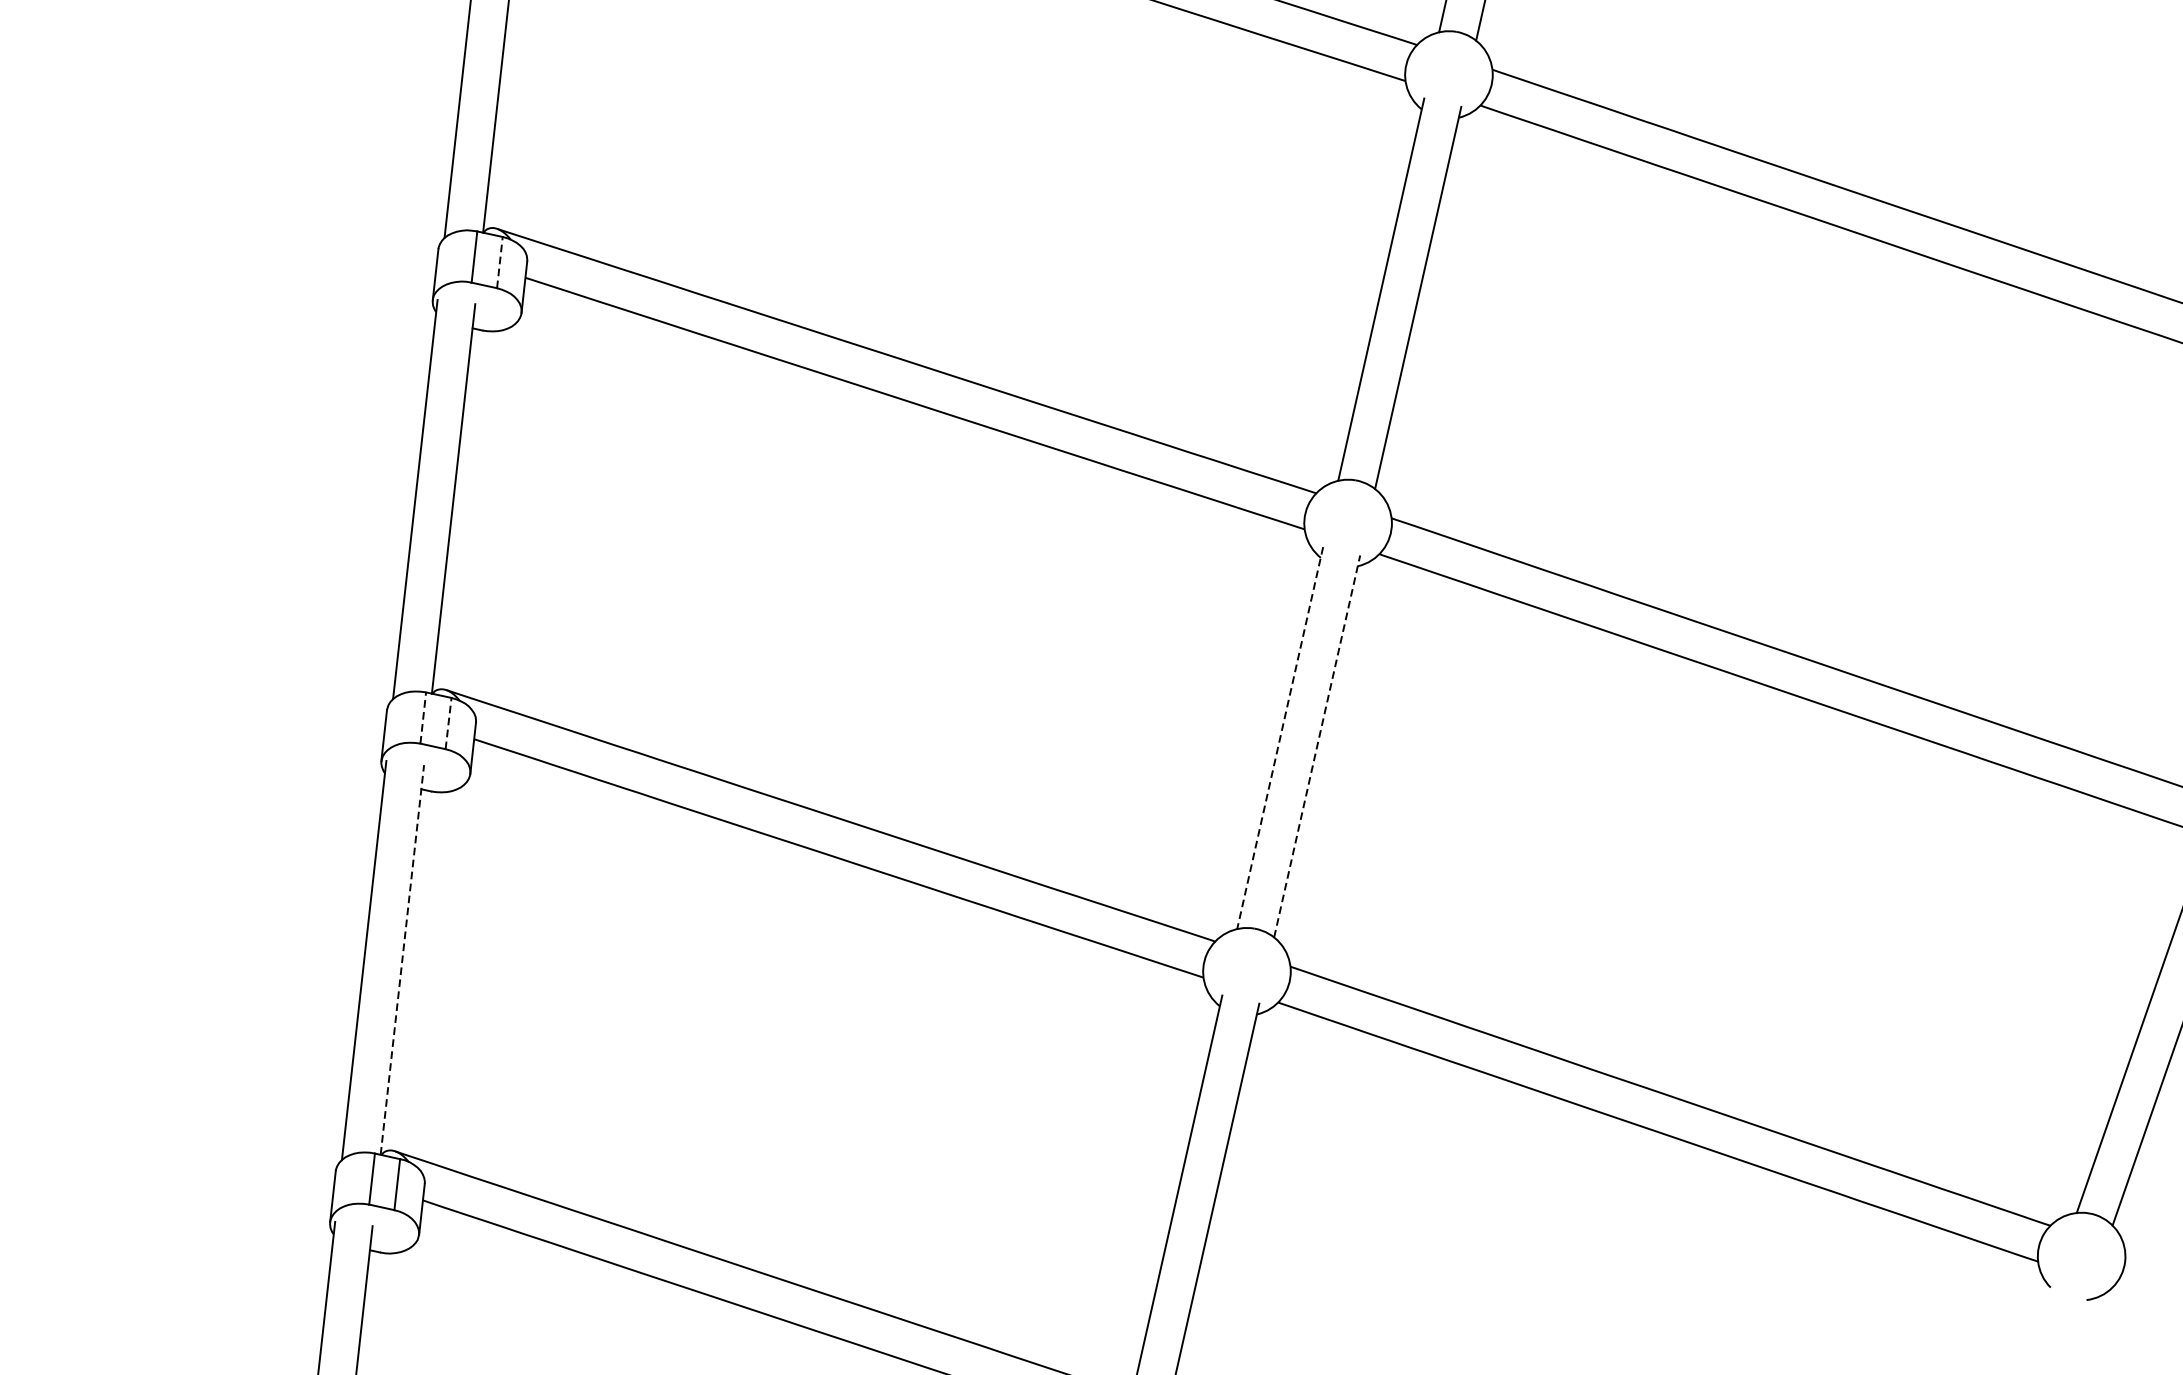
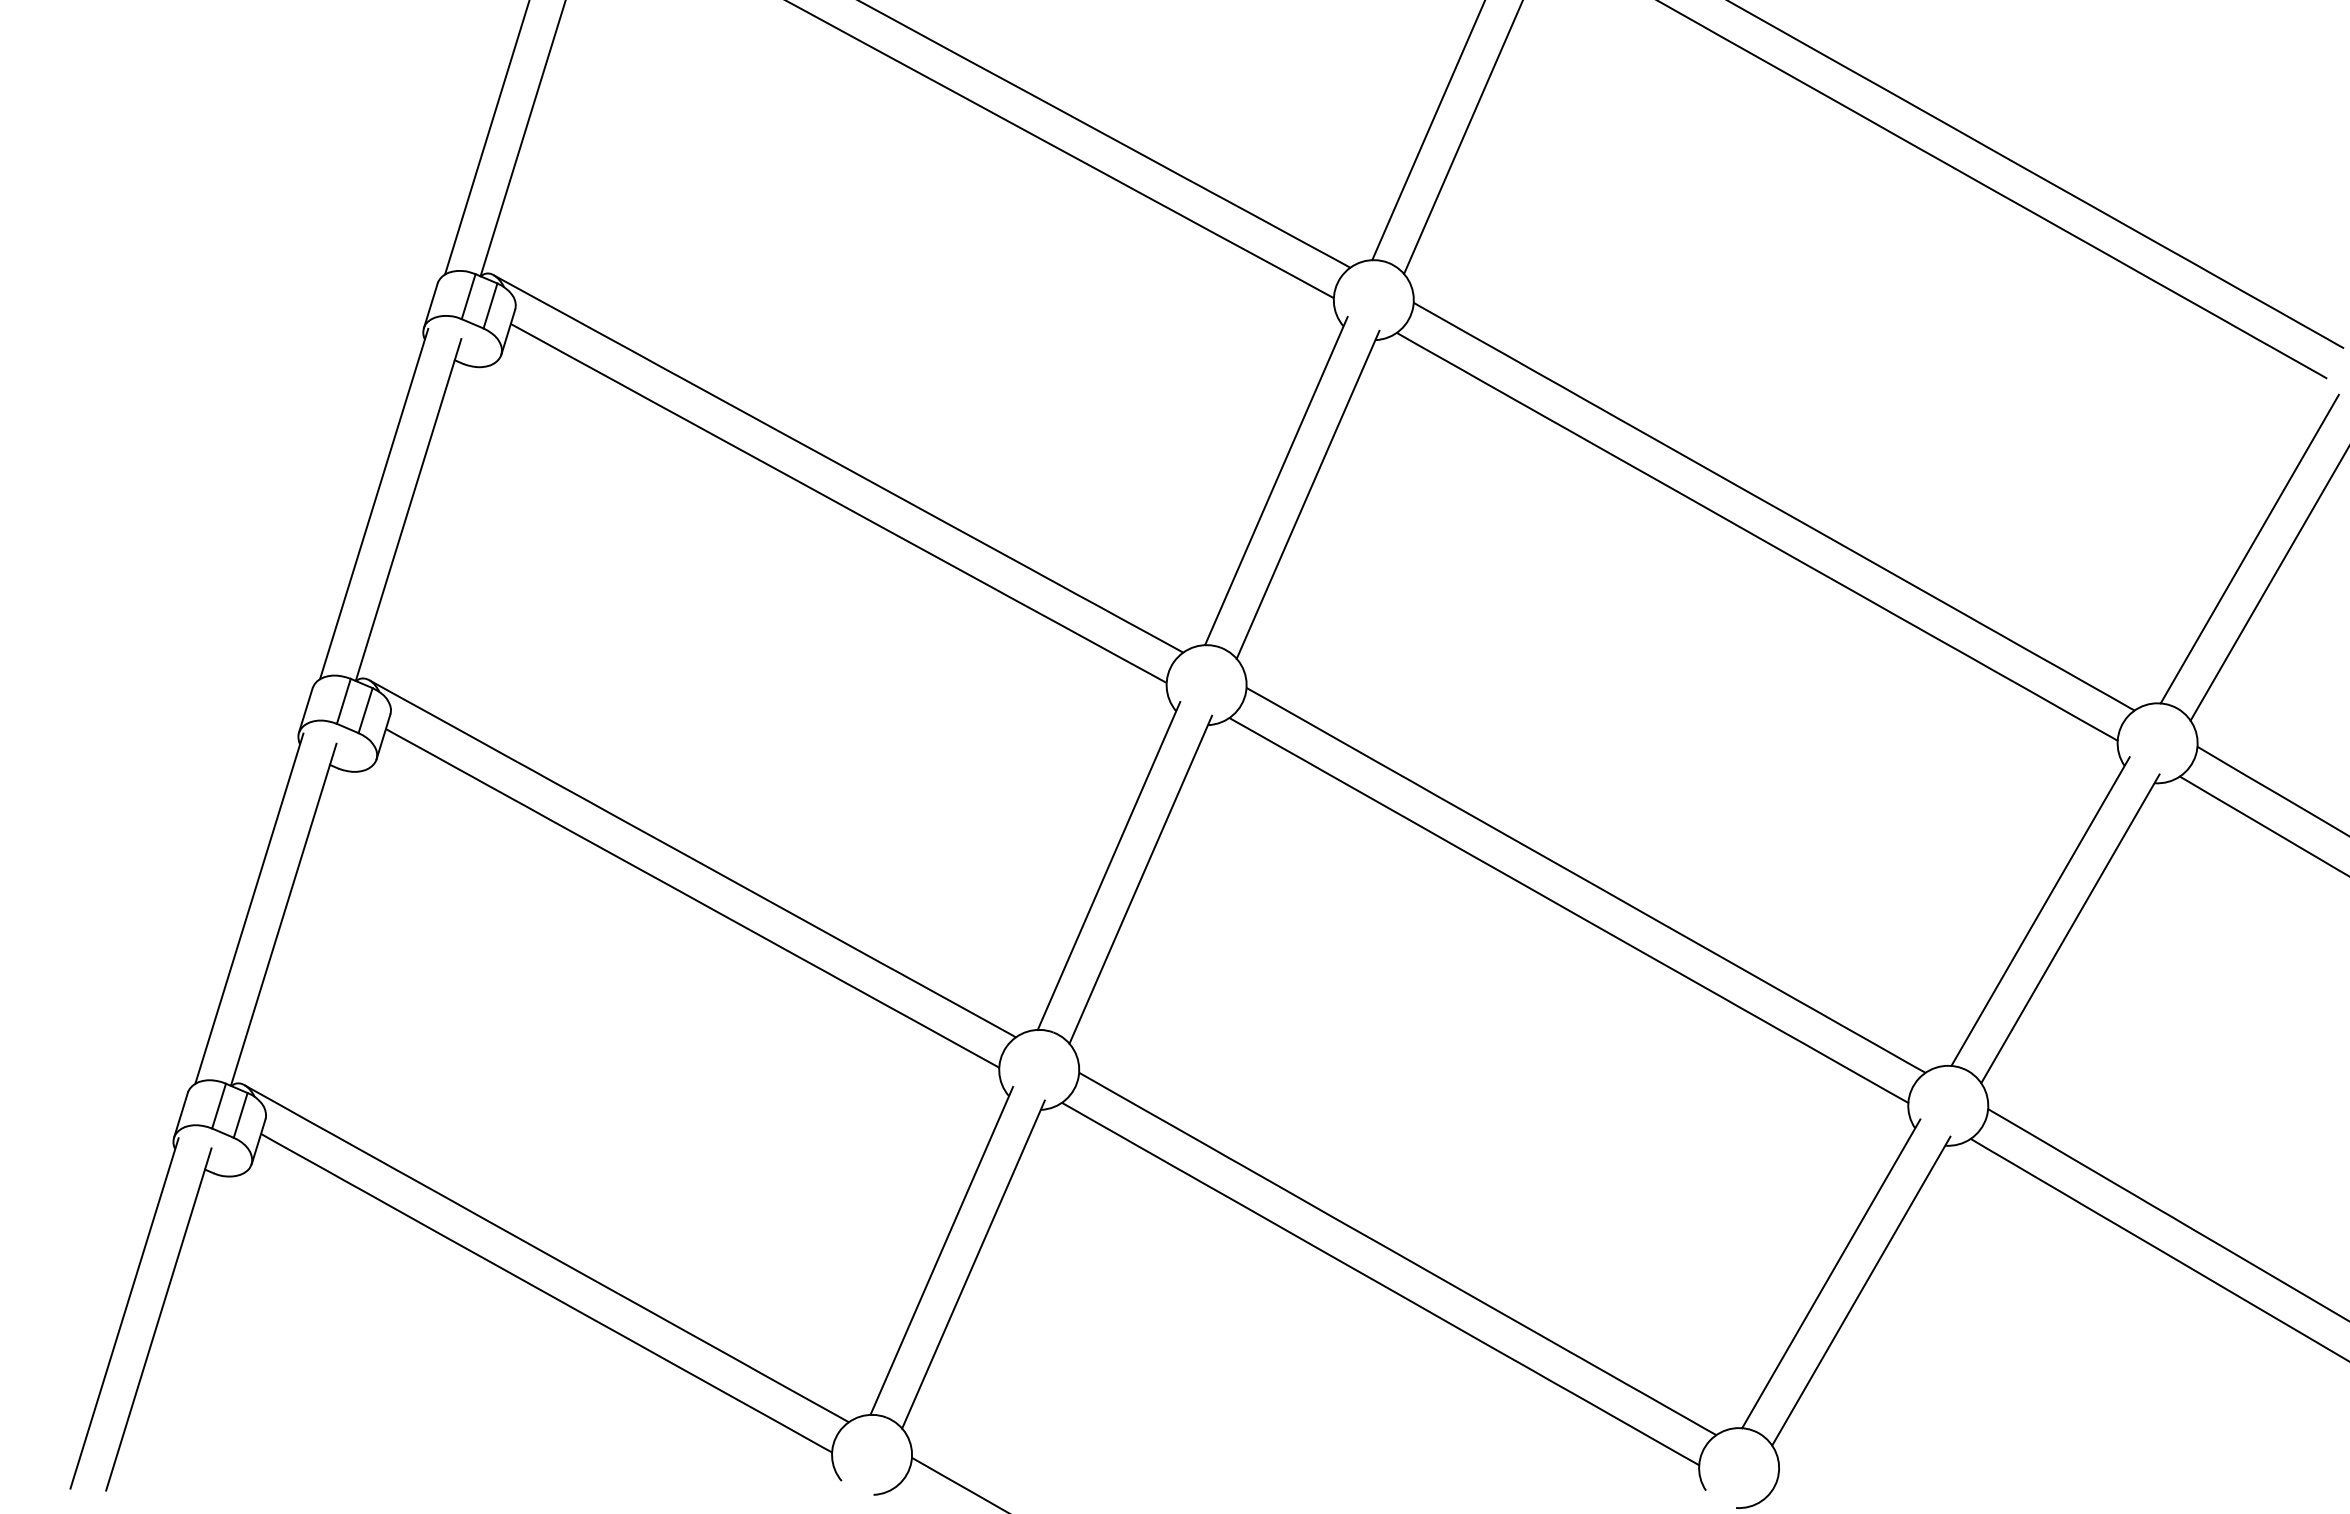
line: (499, 262) -> (490, 305), dashed -> solid
line: (422, 718) -> (343, 701), dashed -> solid
line: (448, 723) -> (365, 710), dashed -> solid
line: (1279, 738) -> (1108, 866), dashed -> solid
line: (1316, 746) -> (1140, 879), dashed -> solid
line: (402, 959) -> (283, 914), dashed -> solid

